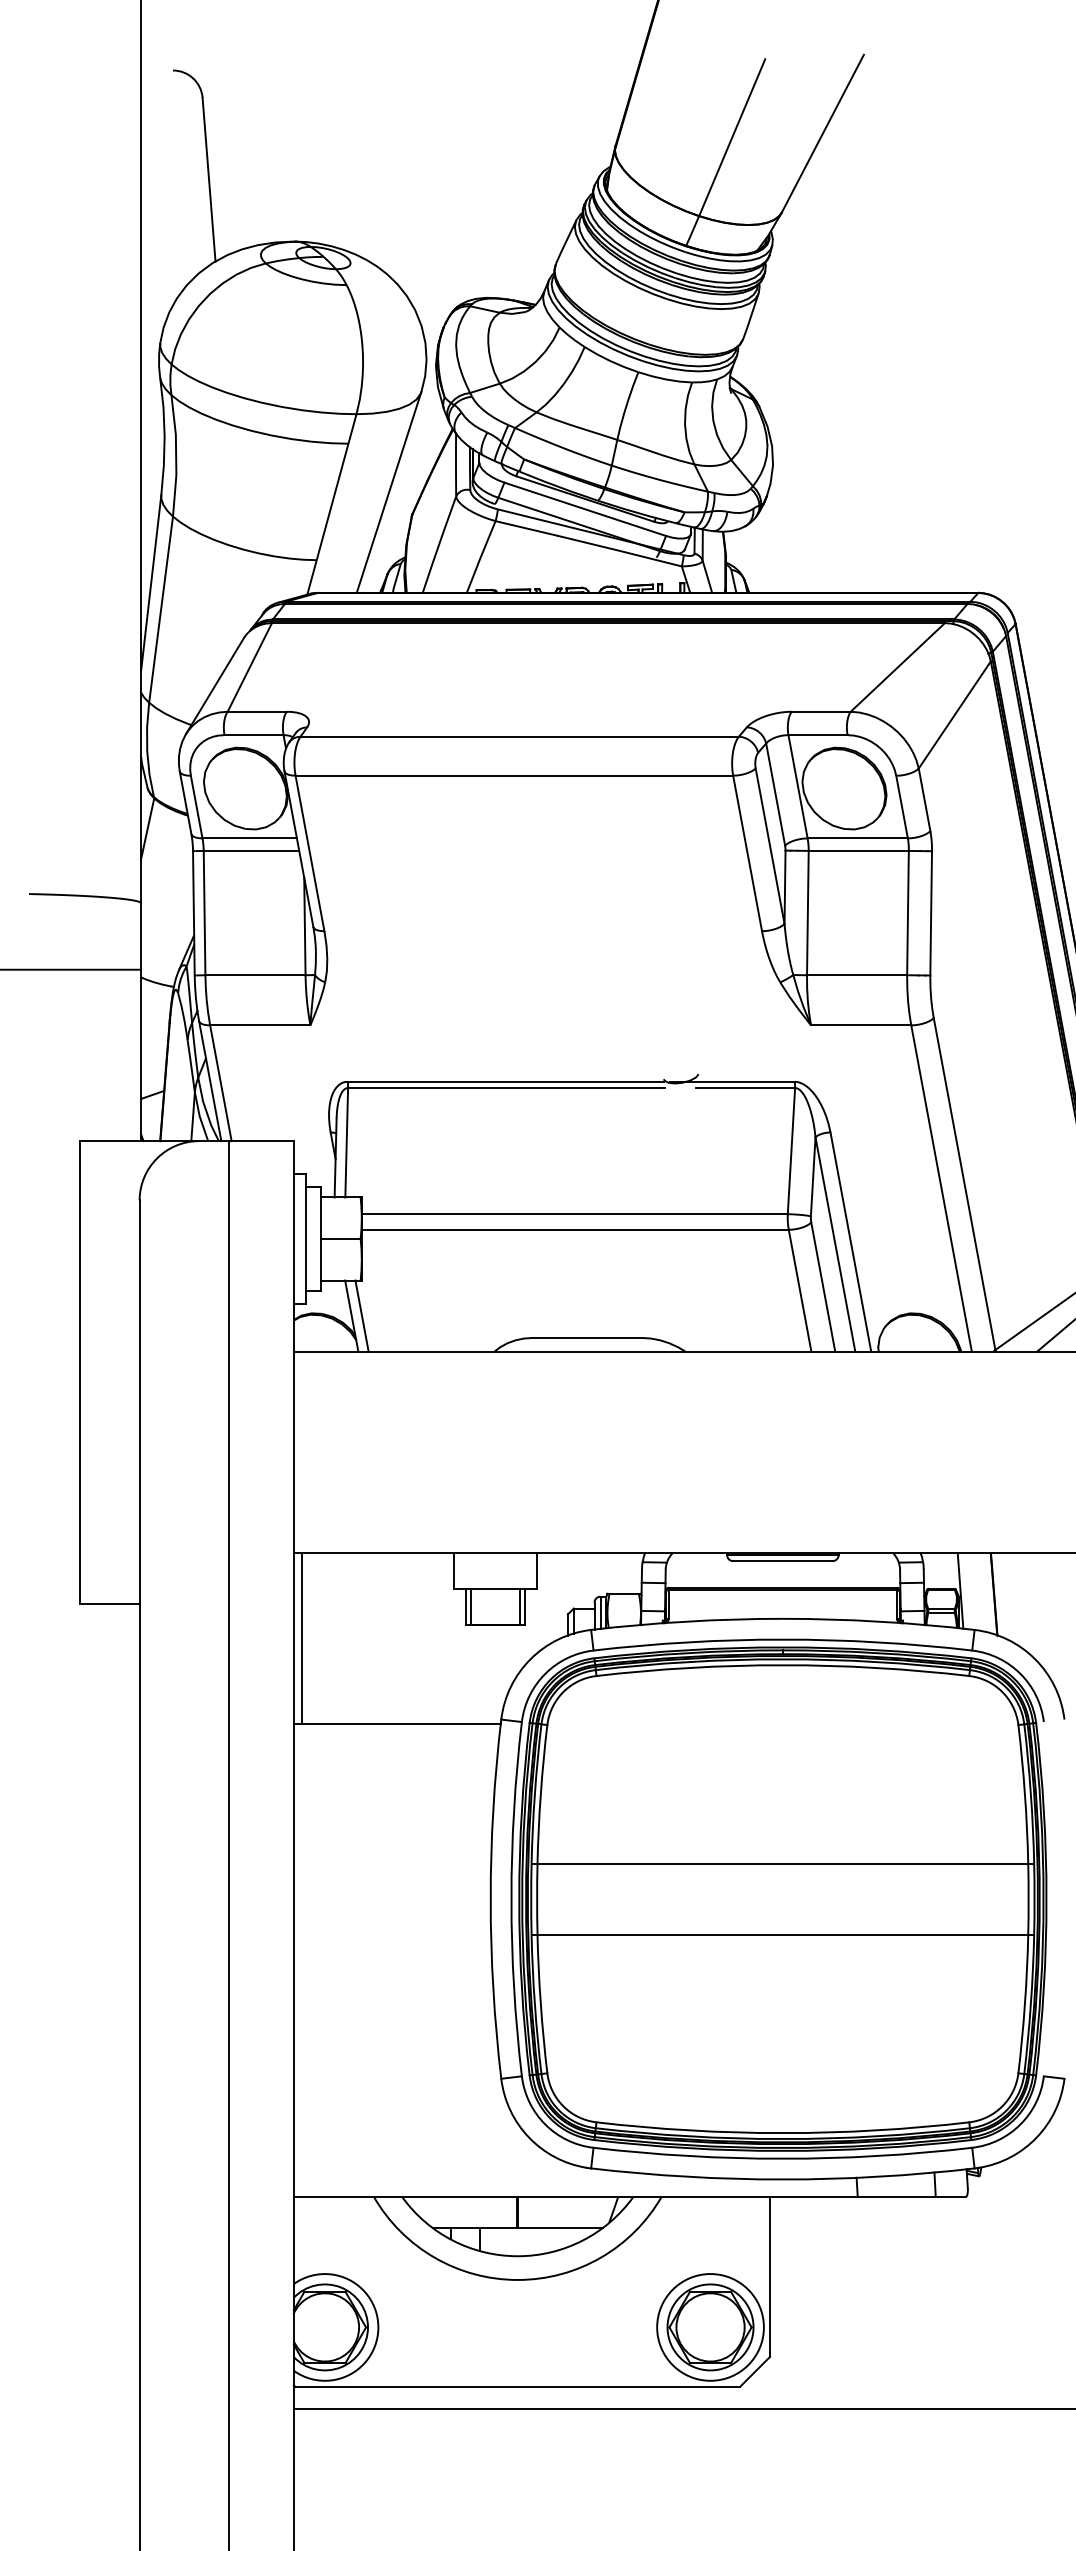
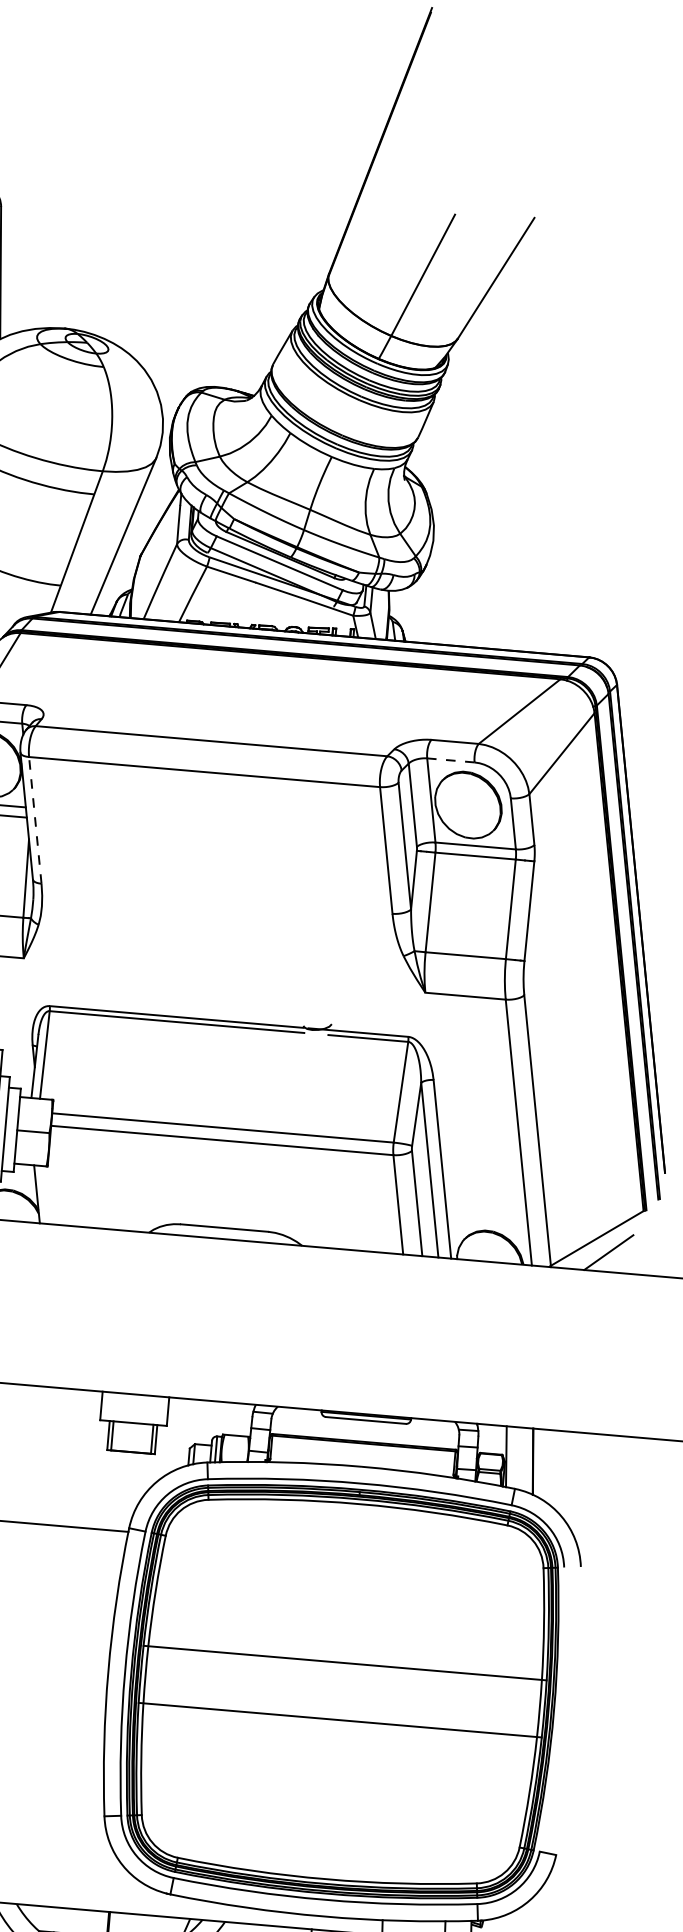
line: (818, 735) -> (451, 760), solid -> dashed
line: (309, 852) -> (34, 819), solid -> dashed
line: (361, 1315) -> (44, 1194), removed

